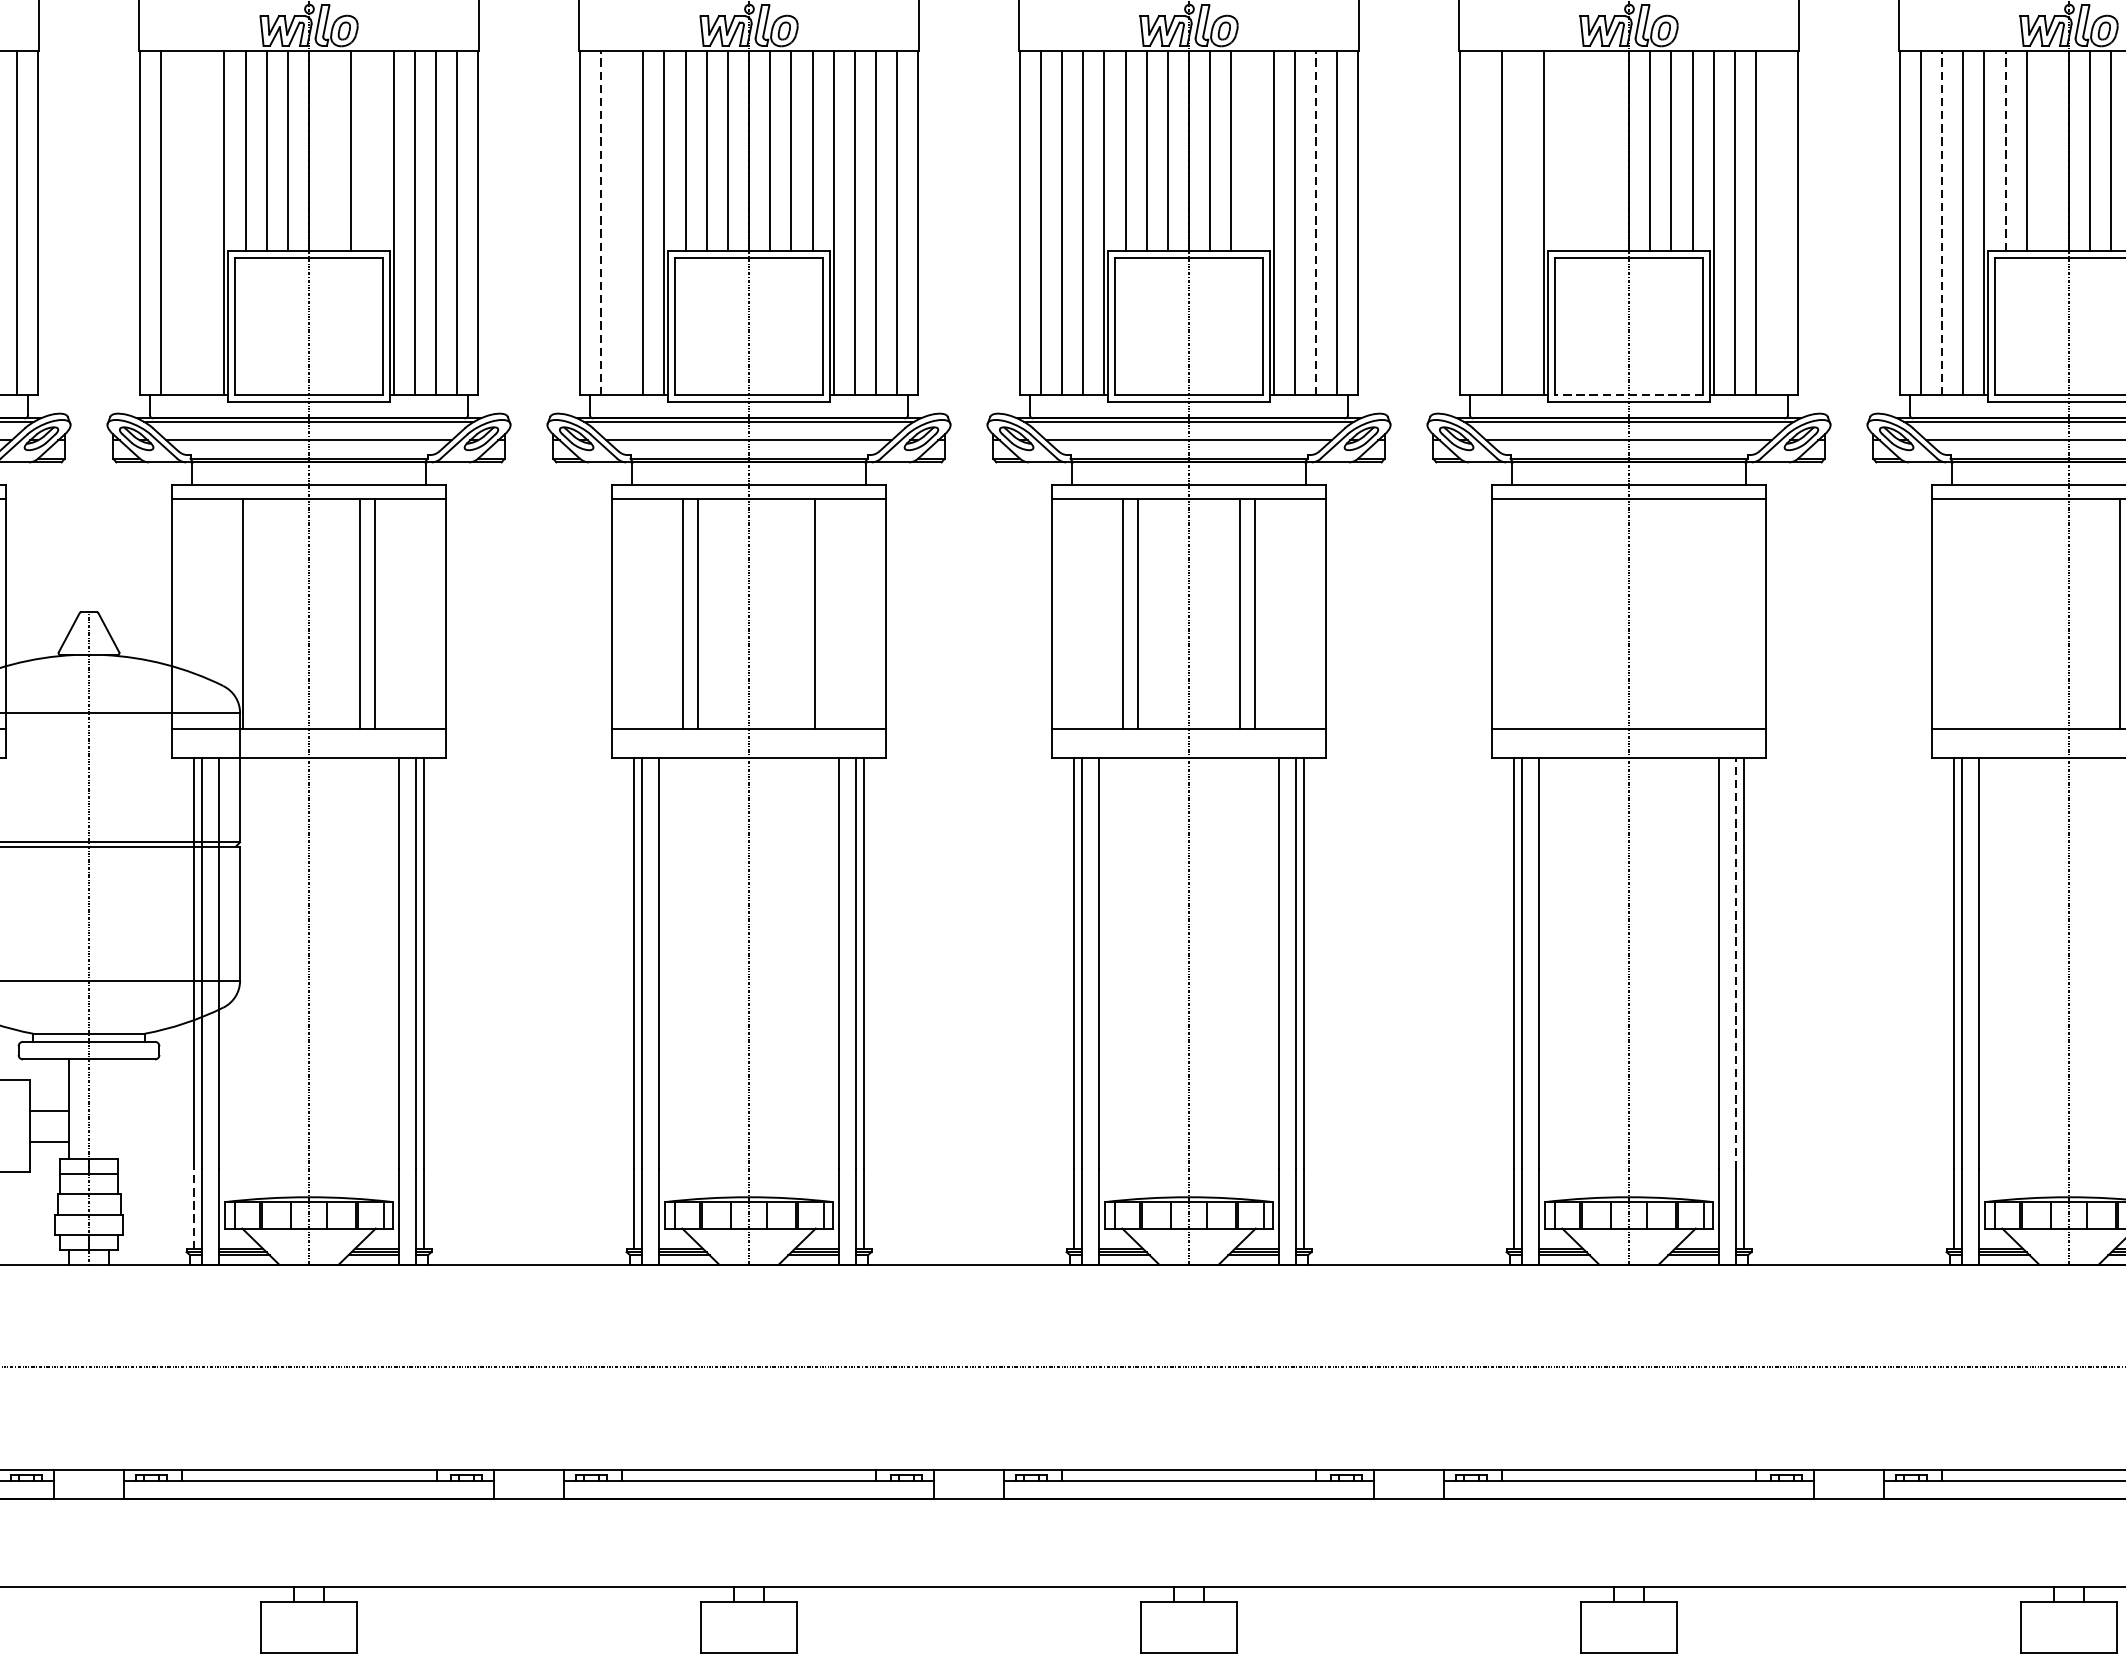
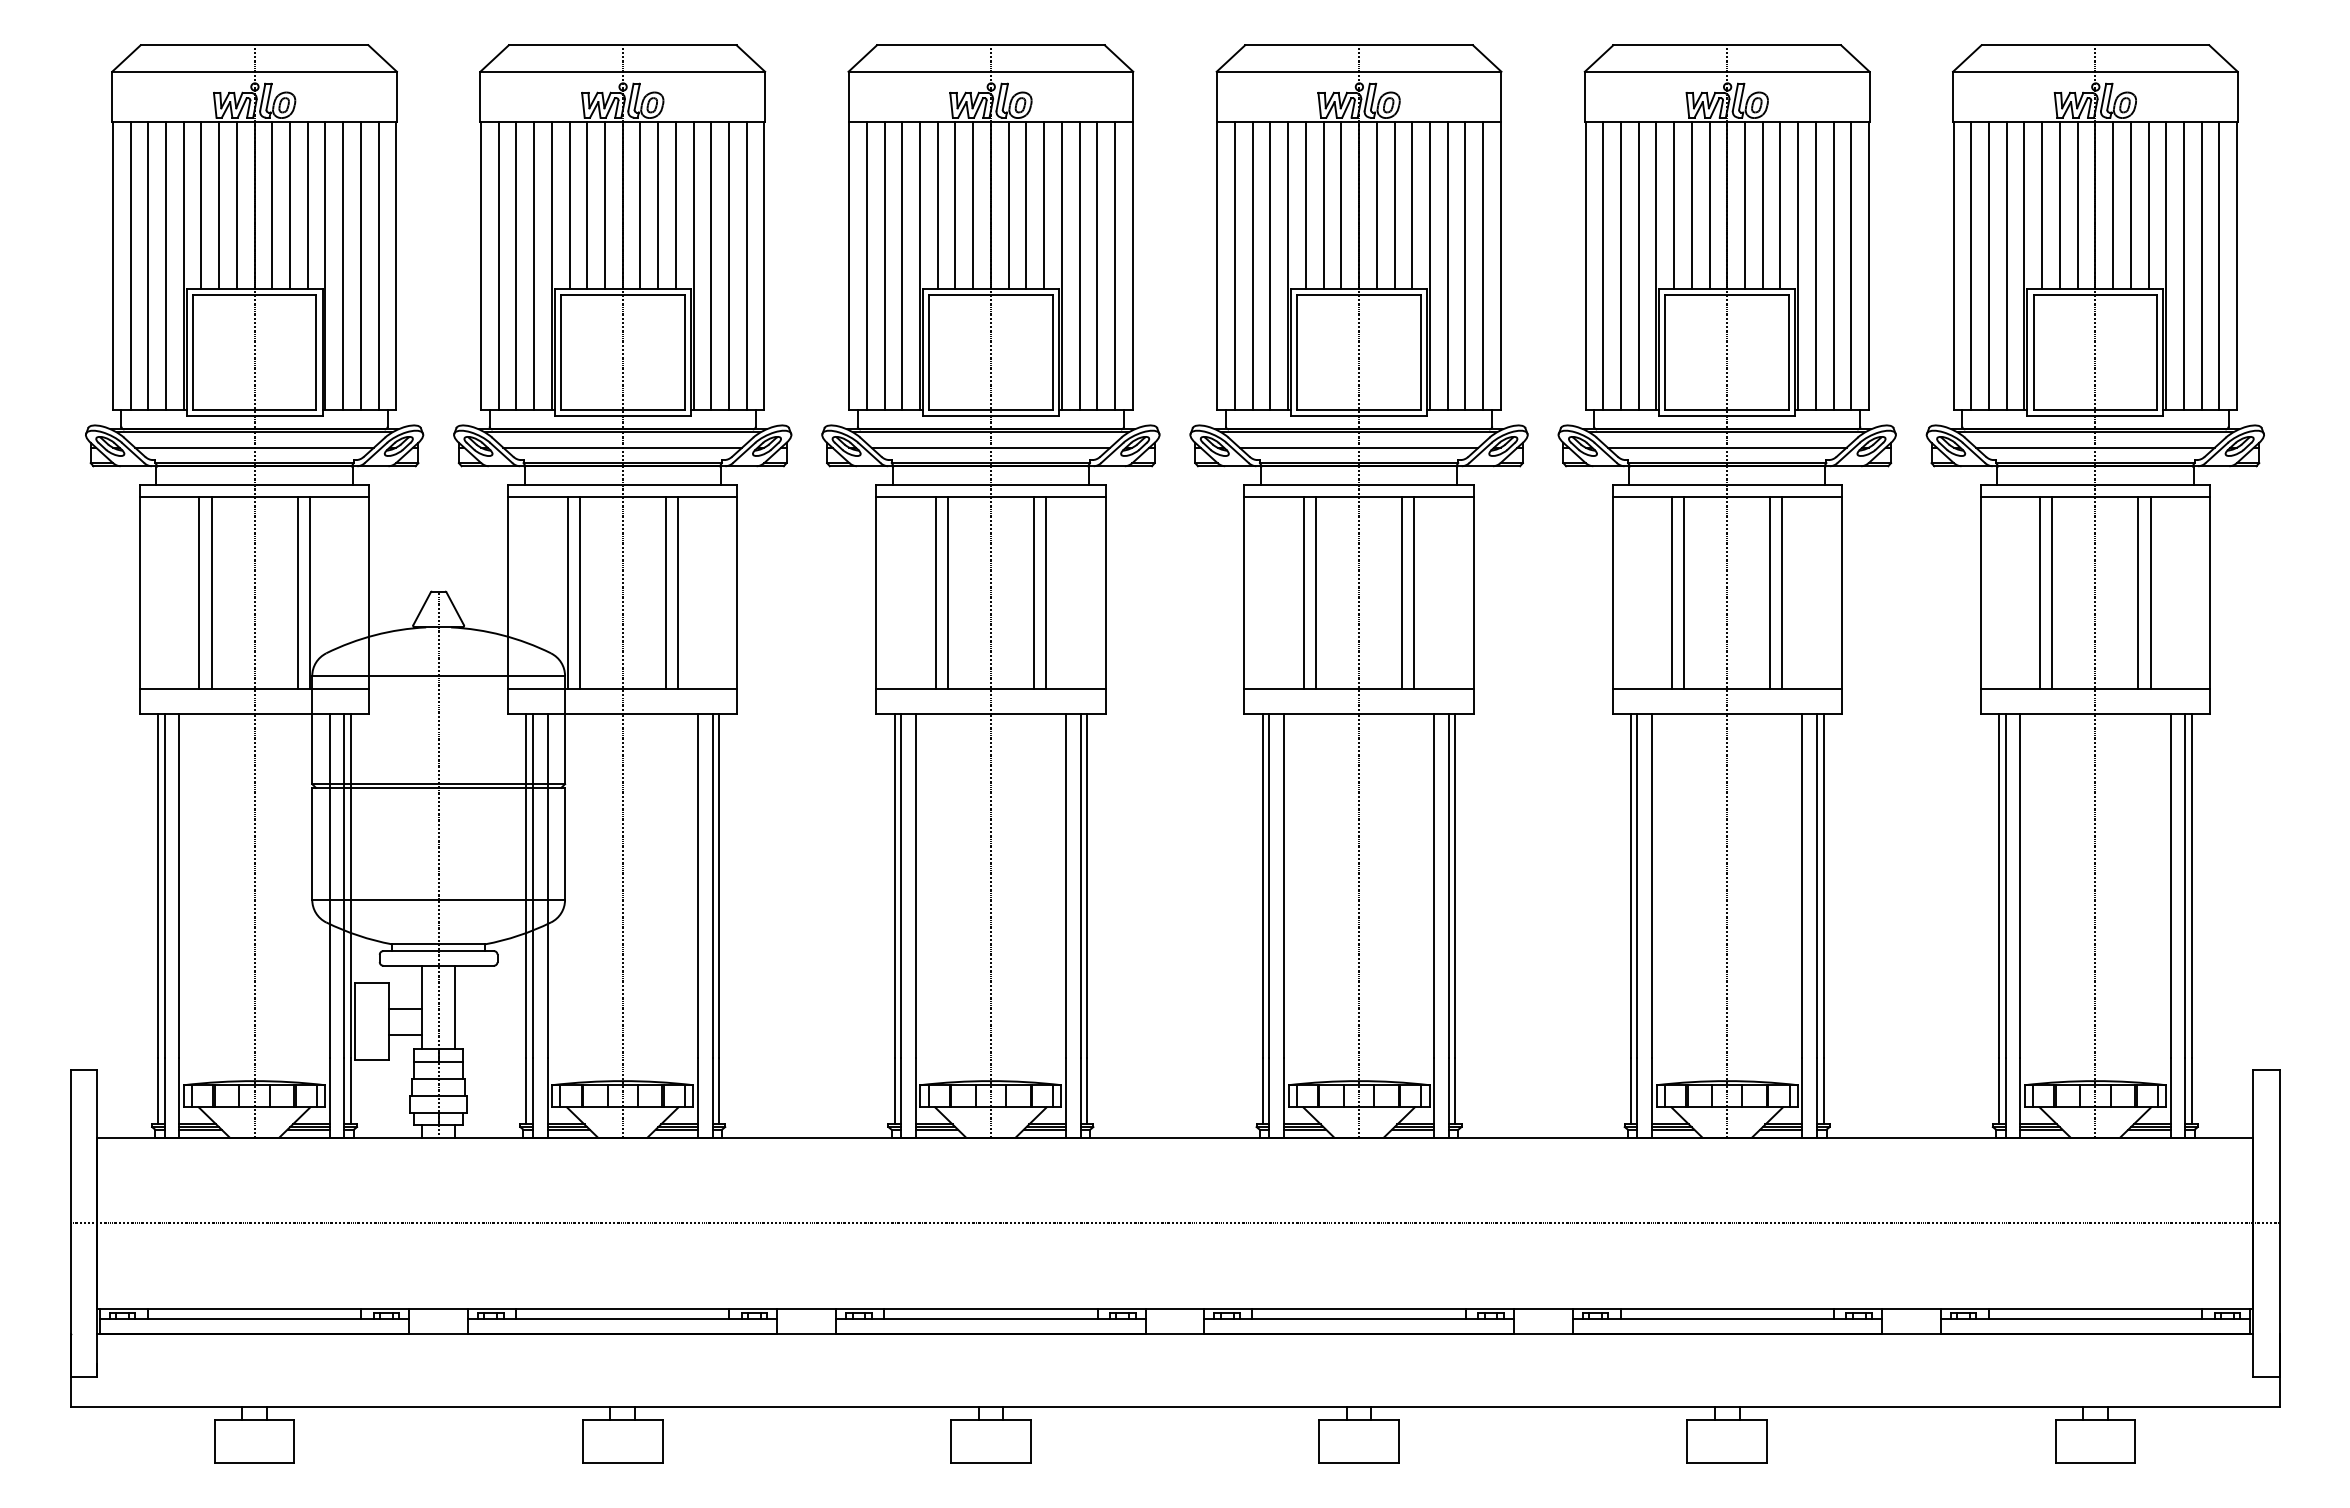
line: (330, 150) -> (640, 205), added
line: (372, 150) -> (675, 205), added
line: (1252, 150) -> (1412, 205), added
line: (1565, 150) -> (1674, 205), added
line: (1586, 150) -> (1691, 205), added
line: (1607, 150) -> (1709, 205), added
line: (2005, 150) -> (2042, 205), dashed -> solid
line: (2047, 150) -> (2077, 205), added
line: (600, 222) -> (866, 265), dashed -> solid
line: (1316, 222) -> (1465, 265), dashed -> solid
line: (1942, 222) -> (1989, 265), dashed -> solid
line: (182, 223) -> (516, 266), added
line: (203, 223) -> (534, 266), added
line: (621, 223) -> (884, 266), added
line: (1481, 223) -> (1603, 266), added
line: (1522, 223) -> (1638, 266), added
line: (1777, 223) -> (1851, 266), added
line: (1629, 395) -> (1727, 410), dashed -> solid
line: (257, 613) -> (579, 592), added
line: (799, 613) -> (1033, 592), added
line: (1563, 613) -> (1672, 592), added
line: (1577, 613) -> (1684, 592), added
line: (1680, 613) -> (1770, 592), added
line: (1695, 613) -> (1782, 592), added
line: (2003, 613) -> (2040, 592), added
line: (2017, 613) -> (2052, 592), added
line: (1736, 963) -> (1817, 885), dashed -> solid
line: (109, 1109) -> (455, 1007), added
line: (194, 1208) -> (526, 1090), dashed -> solid

